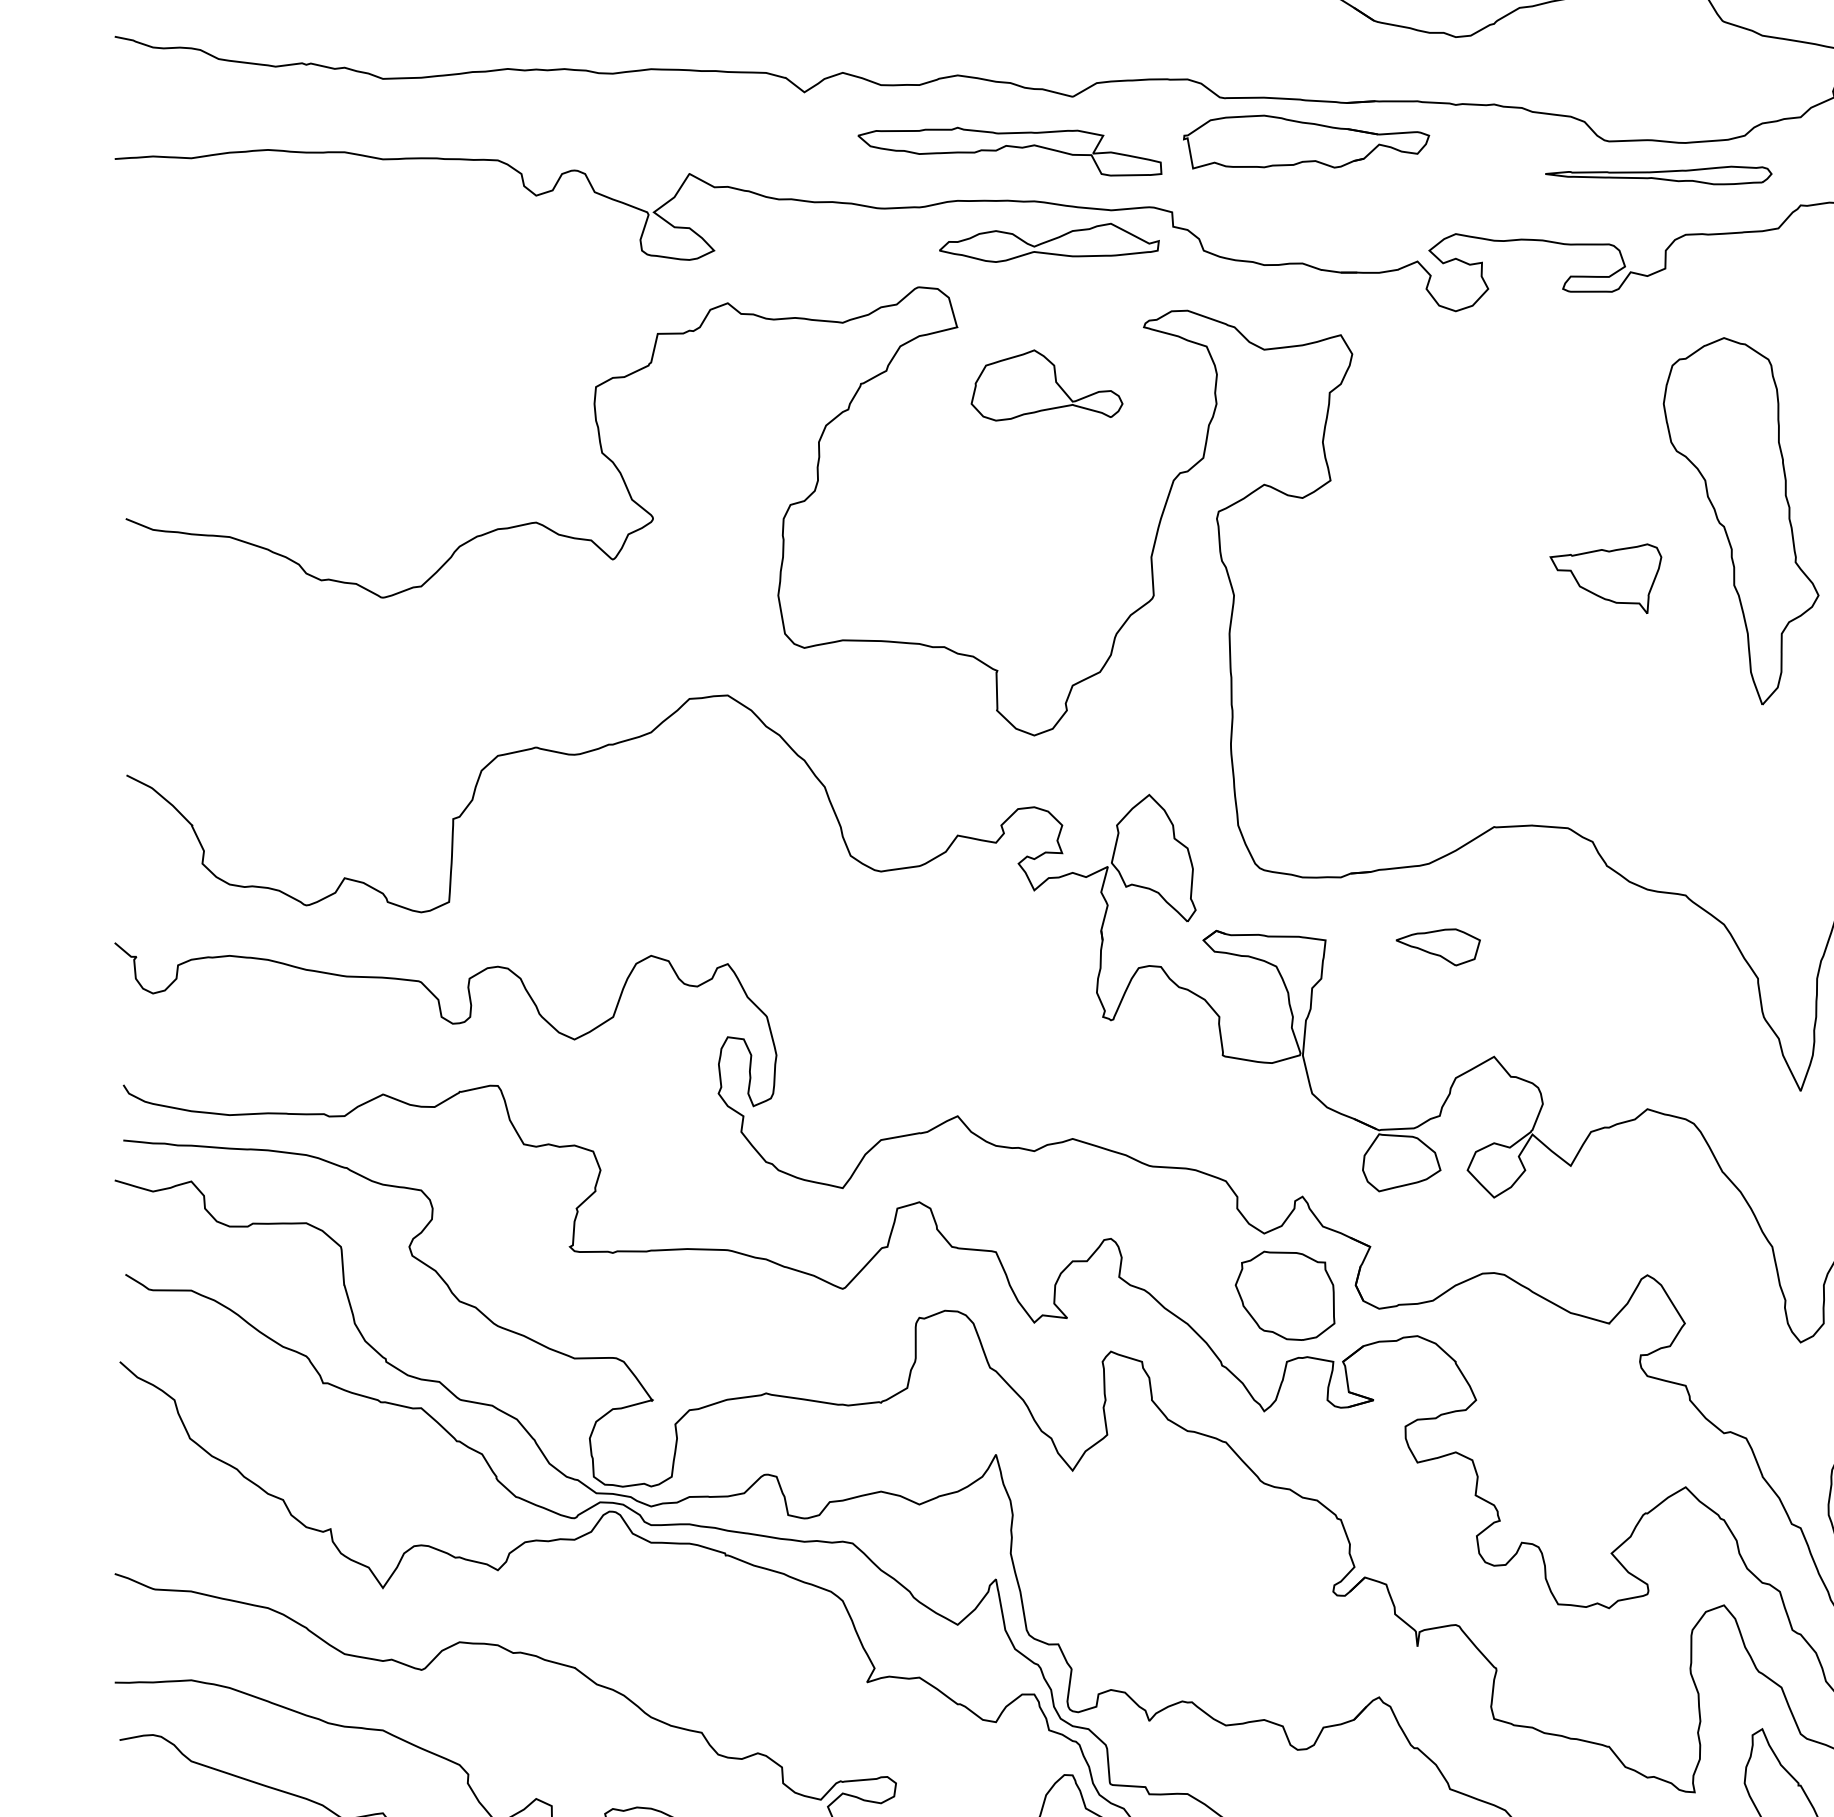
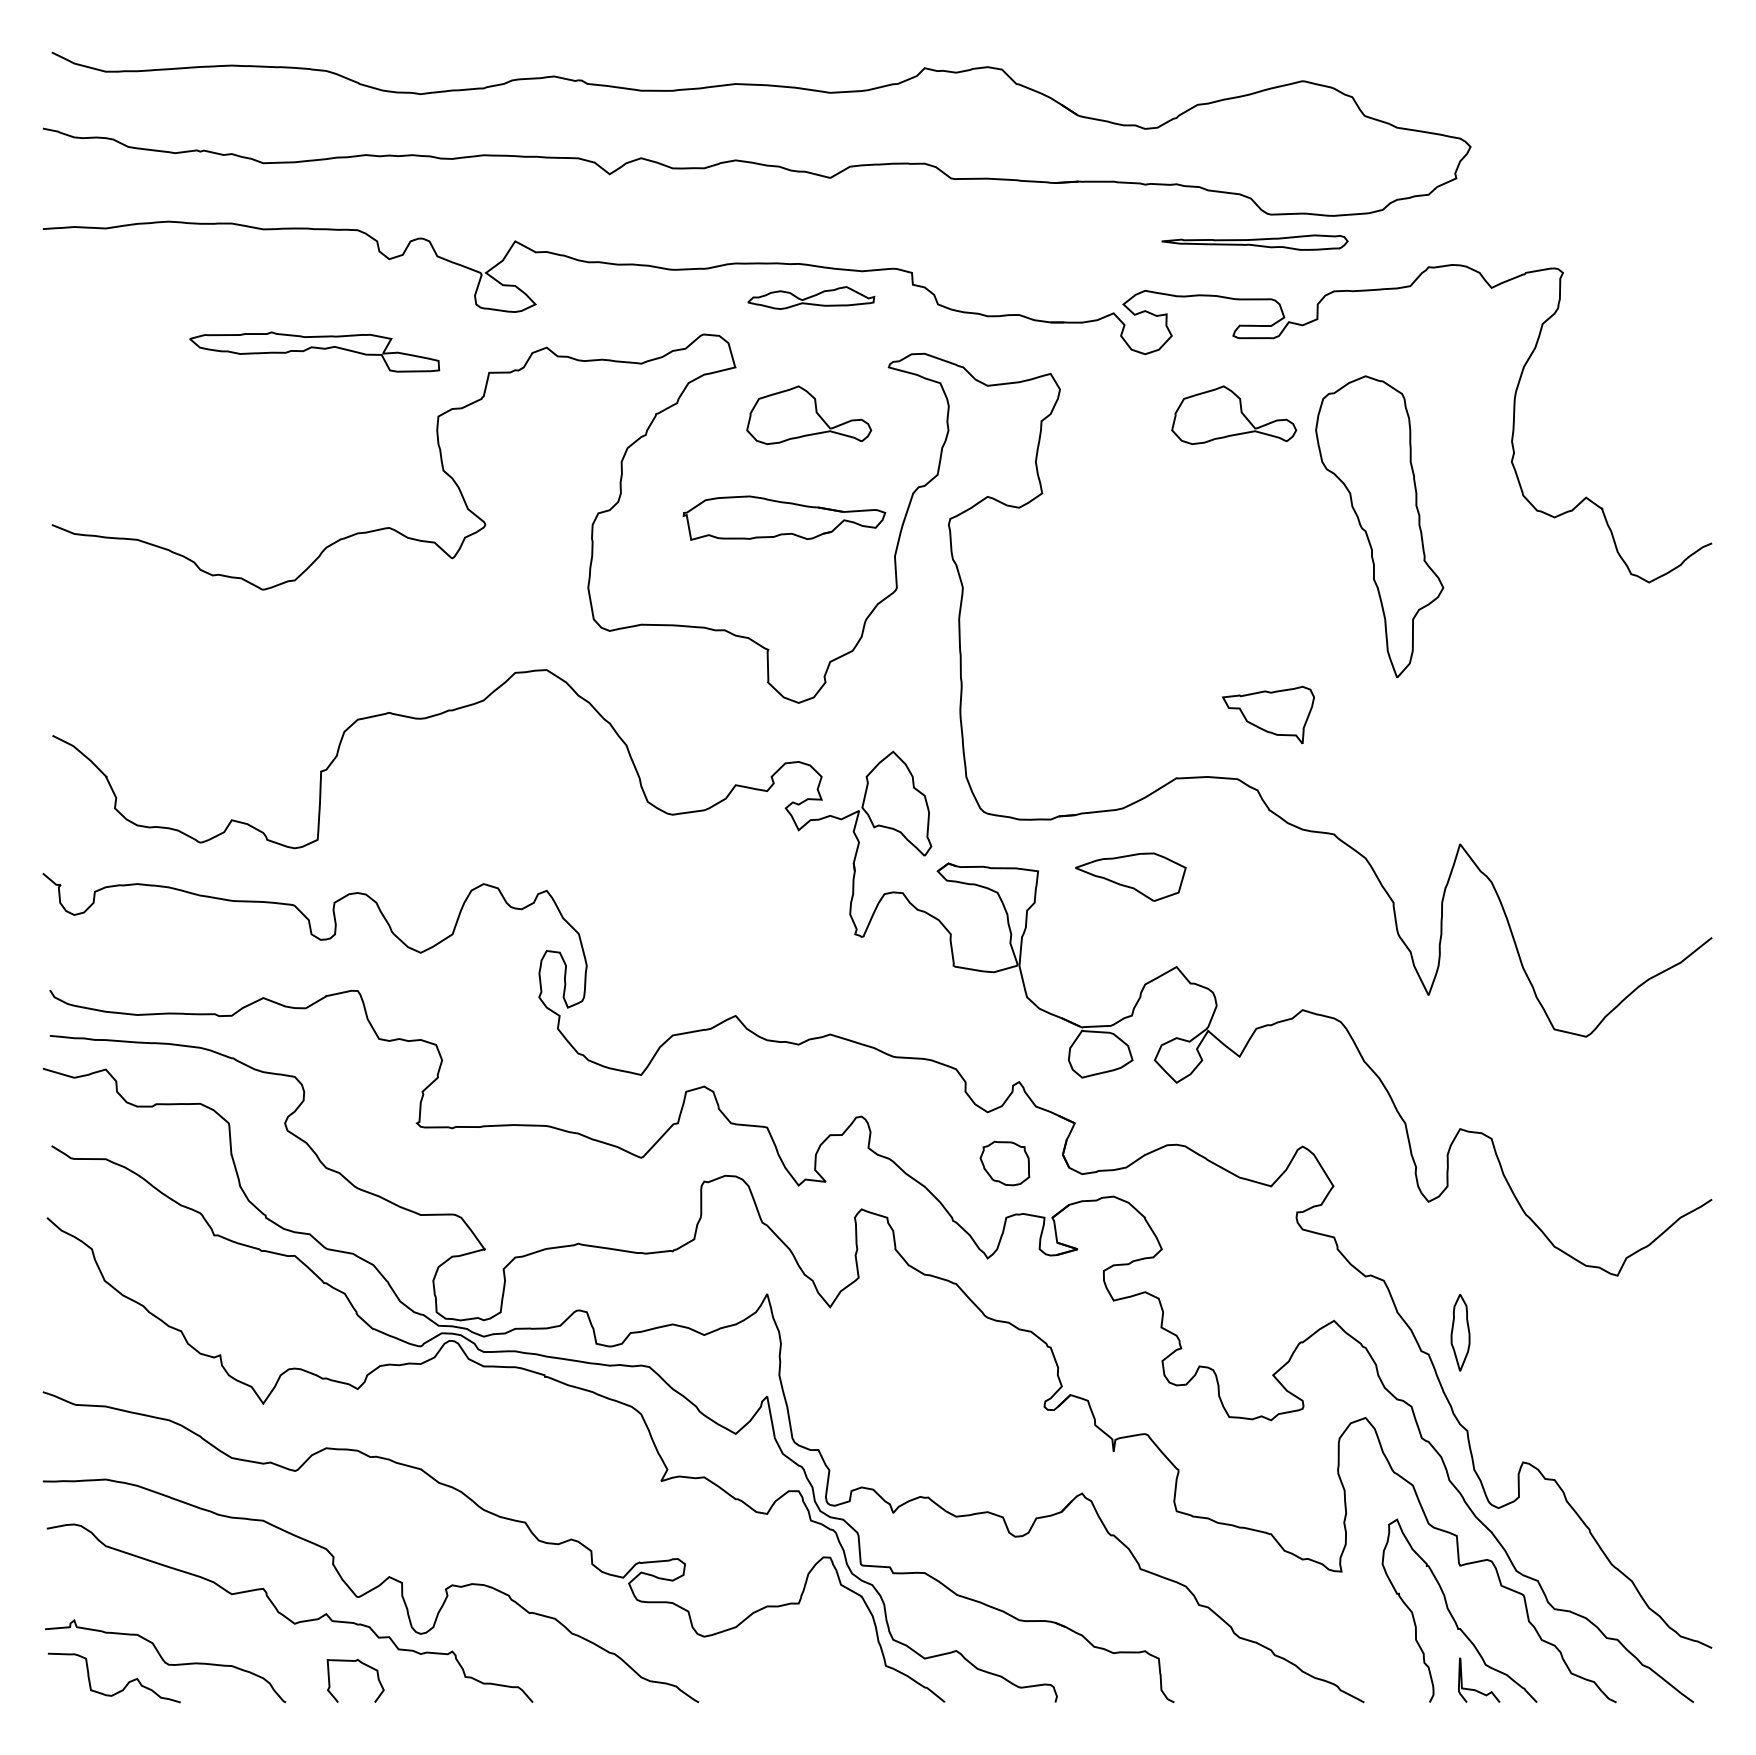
part: (1306, 141) -> (784, 517), moved
part: (1009, 150) -> (314, 351), moved
part: (1658, 175) -> (1254, 242), moved
part: (1049, 242) -> (811, 297), size x0.7
part: (1564, 384) -> (1234, 414), added
part: (1604, 578) -> (1267, 714), moved
part: (1437, 946) -> (1130, 876), size x1.6
part: (1284, 1295) -> (1004, 1163), size x0.6

